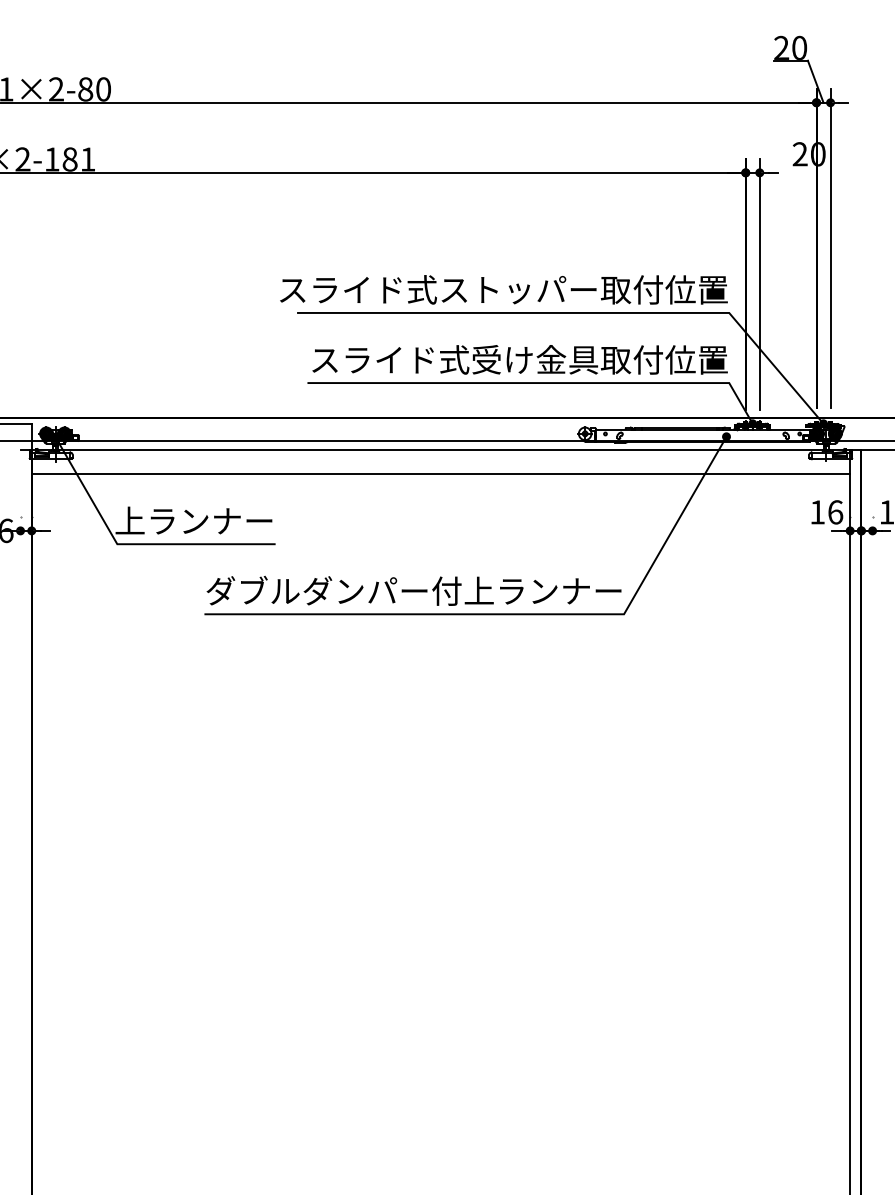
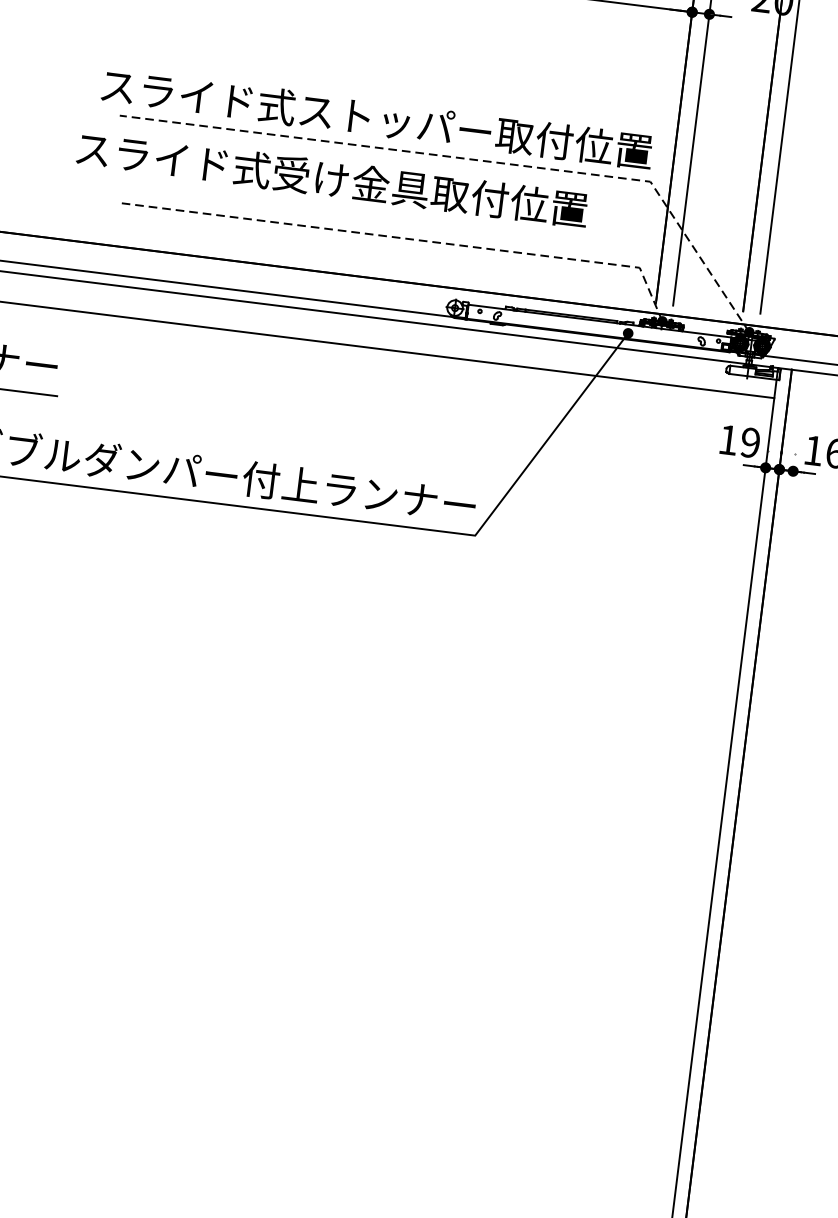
line: (586, 312) -> (475, 159), solid -> dashed
text: (519, 359) -> (331, 178), moved
line: (542, 383) -> (410, 239), solid -> dashed
text: (835, 512) -> (750, 443), 16 -> 19

